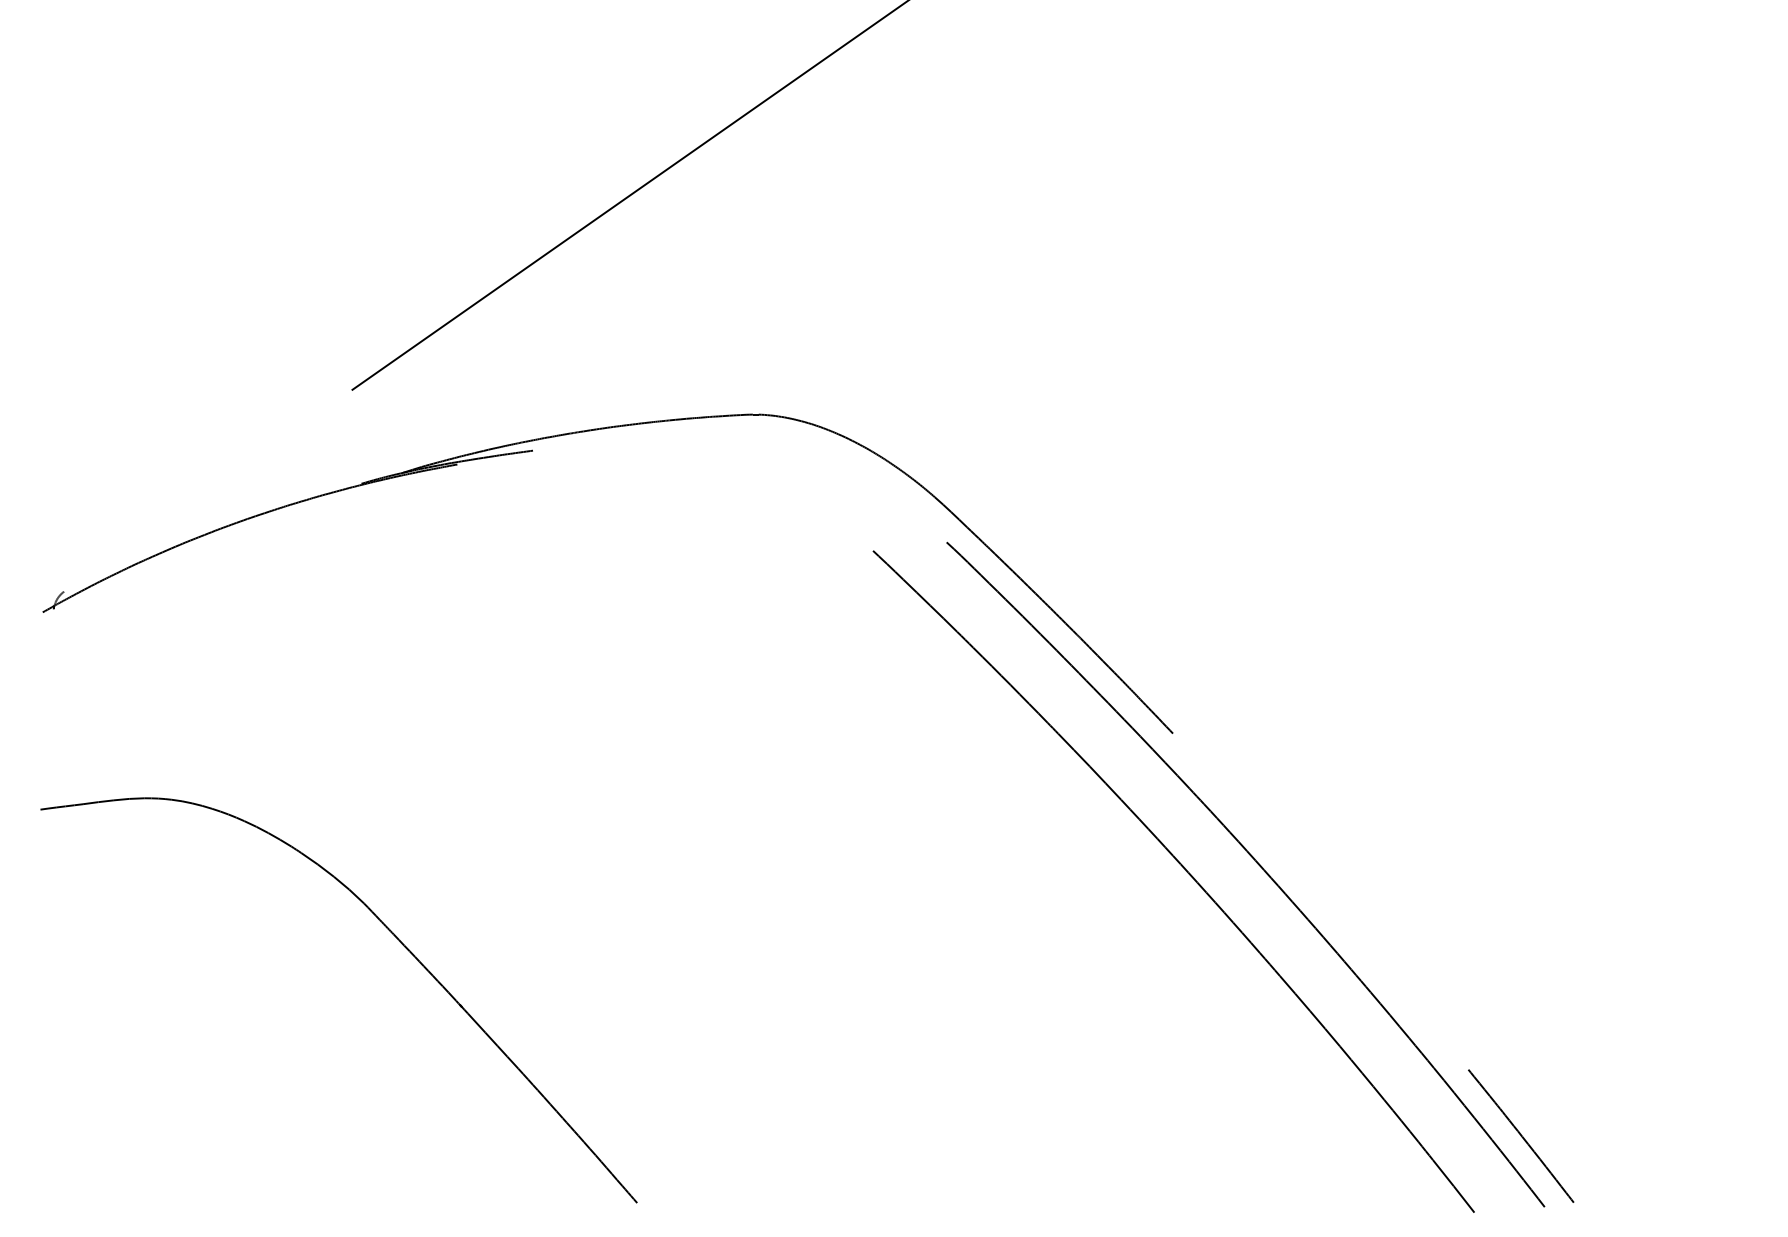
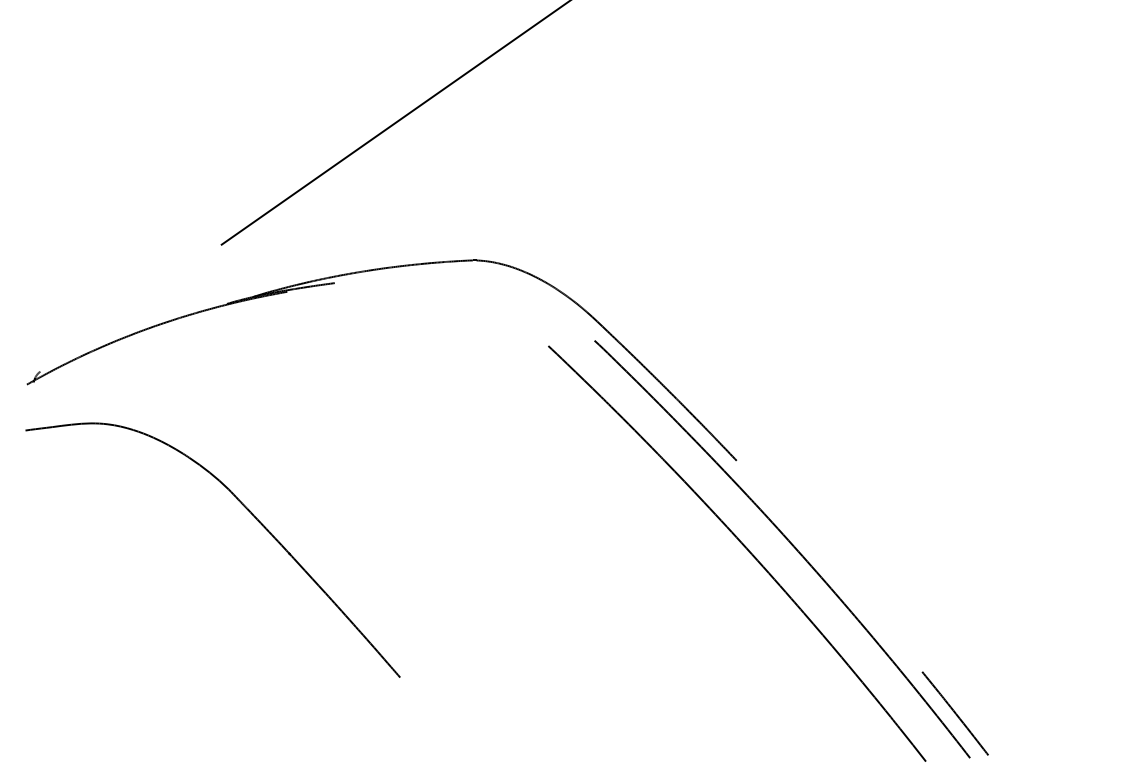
curve: (397, 940) -> (249, 512), moved

